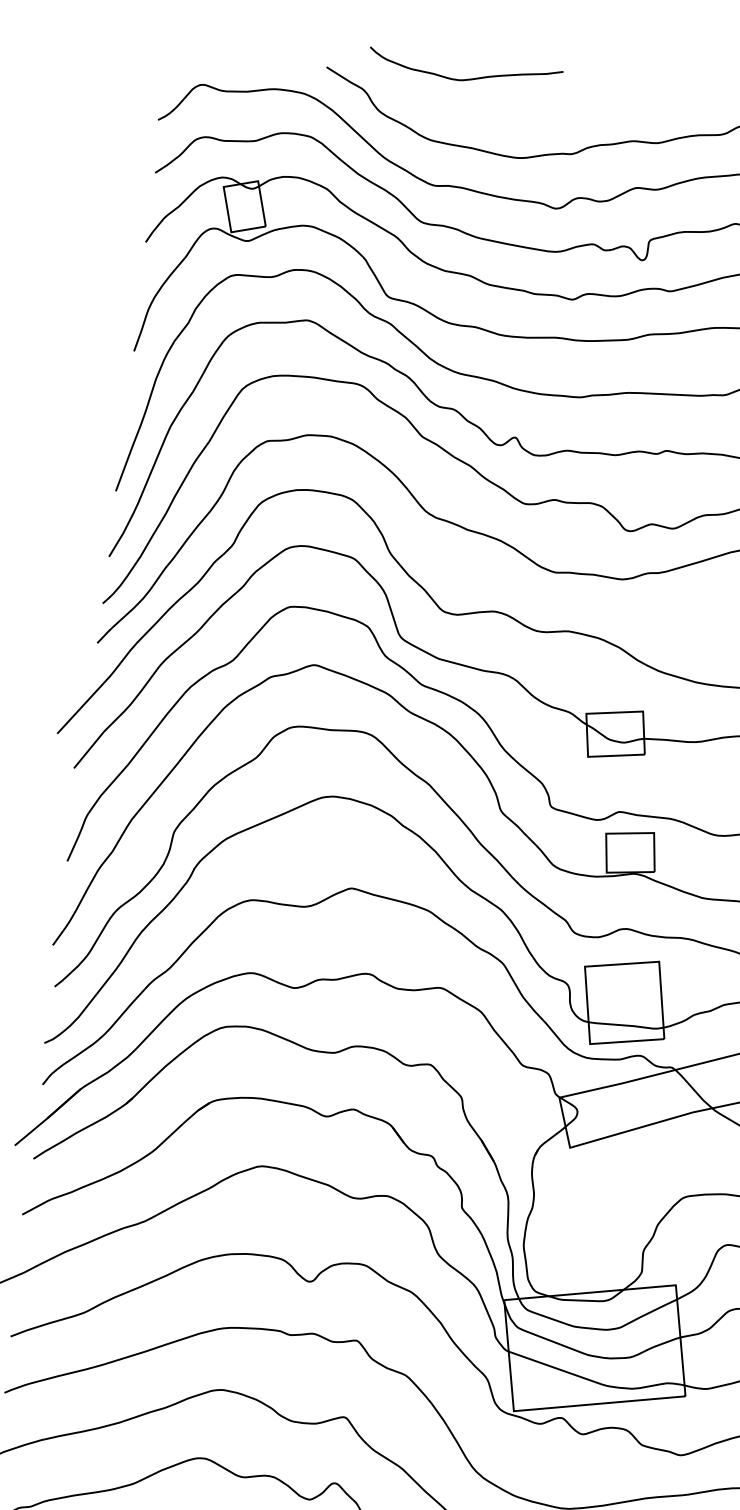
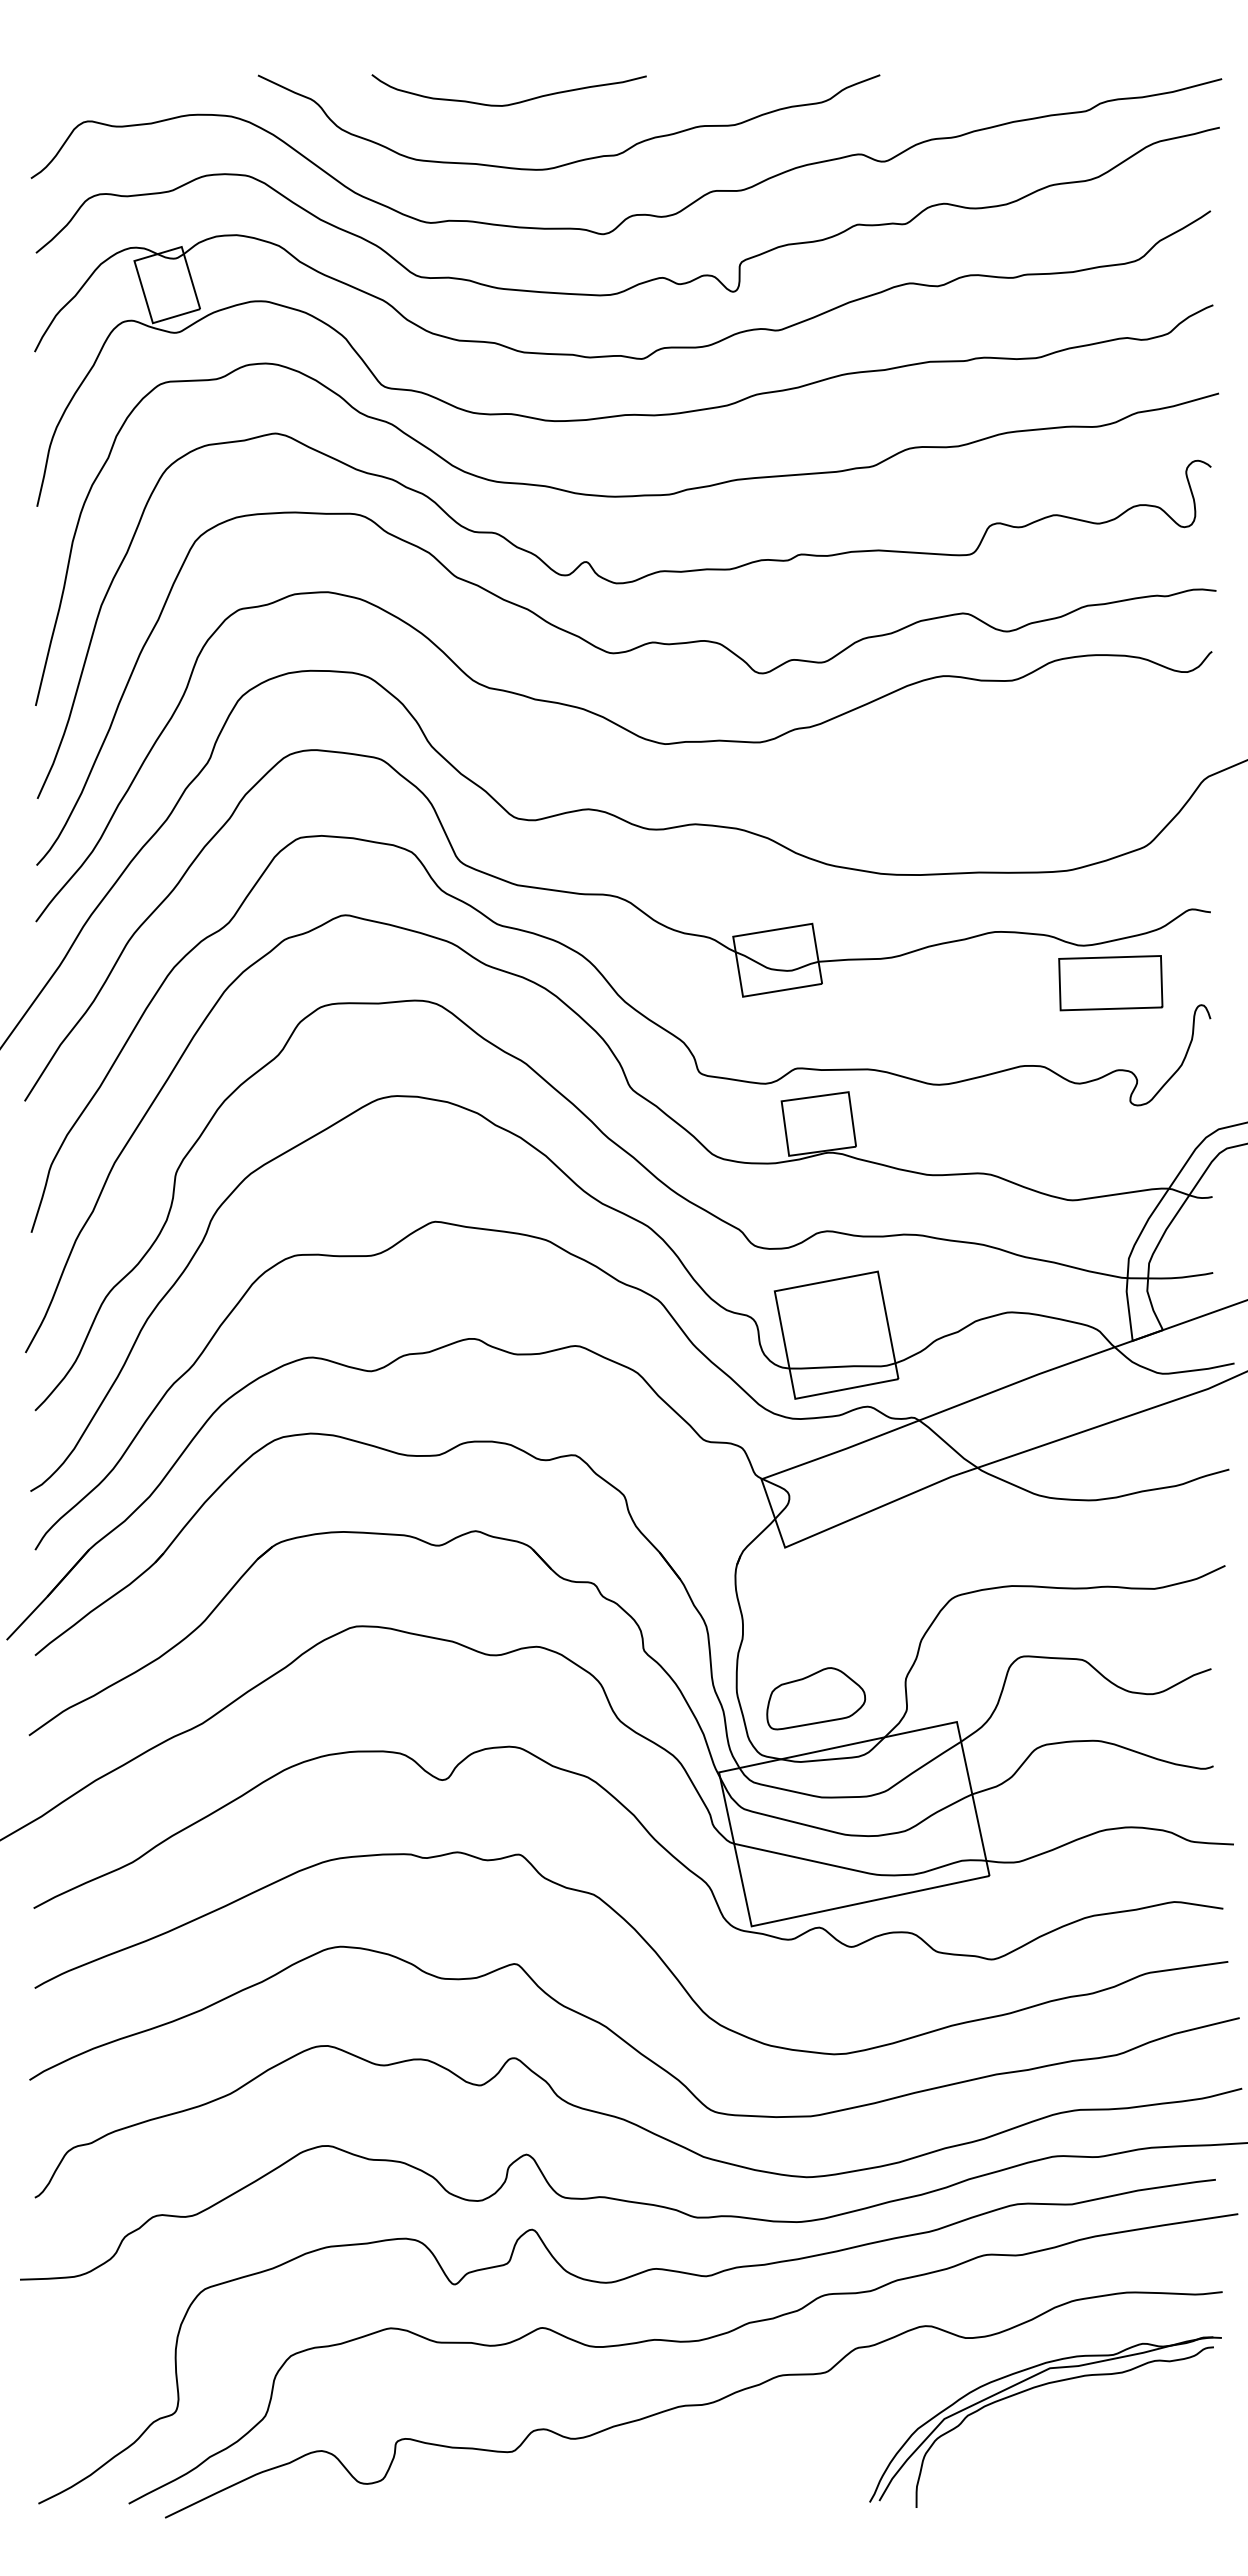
curve: (465, 79) -> (510, 103), moved
part: (579, 1256) -> (816, 1698), added

